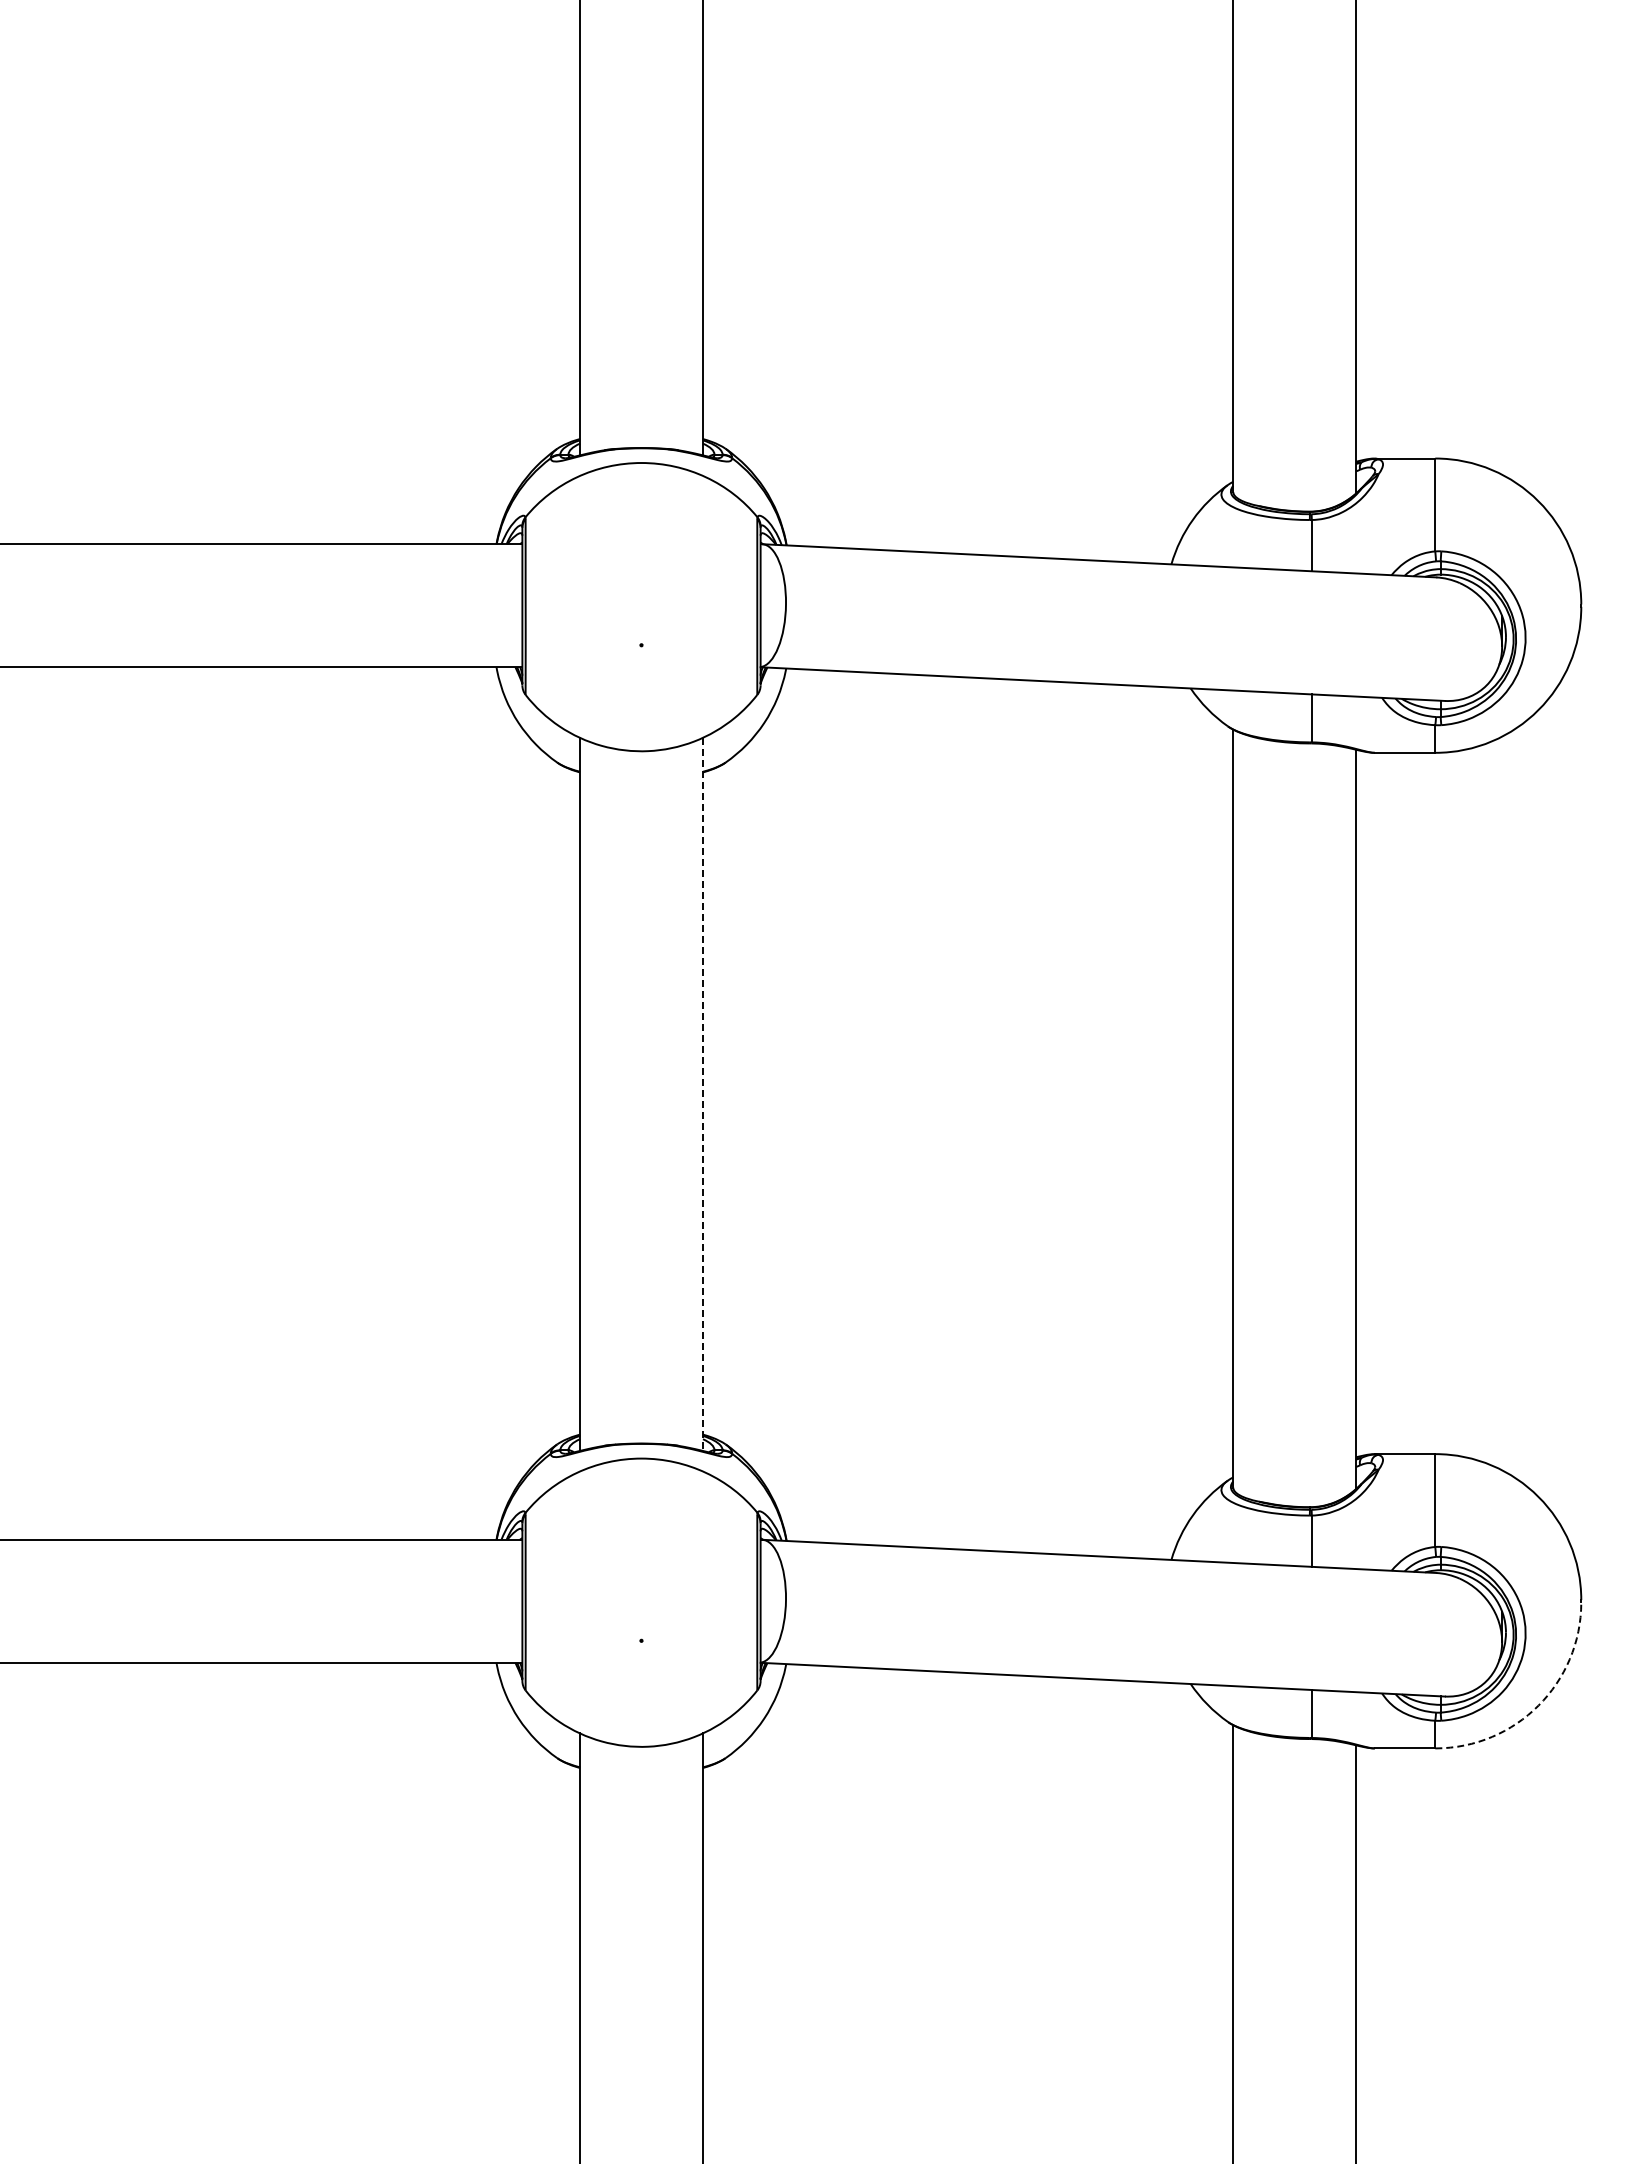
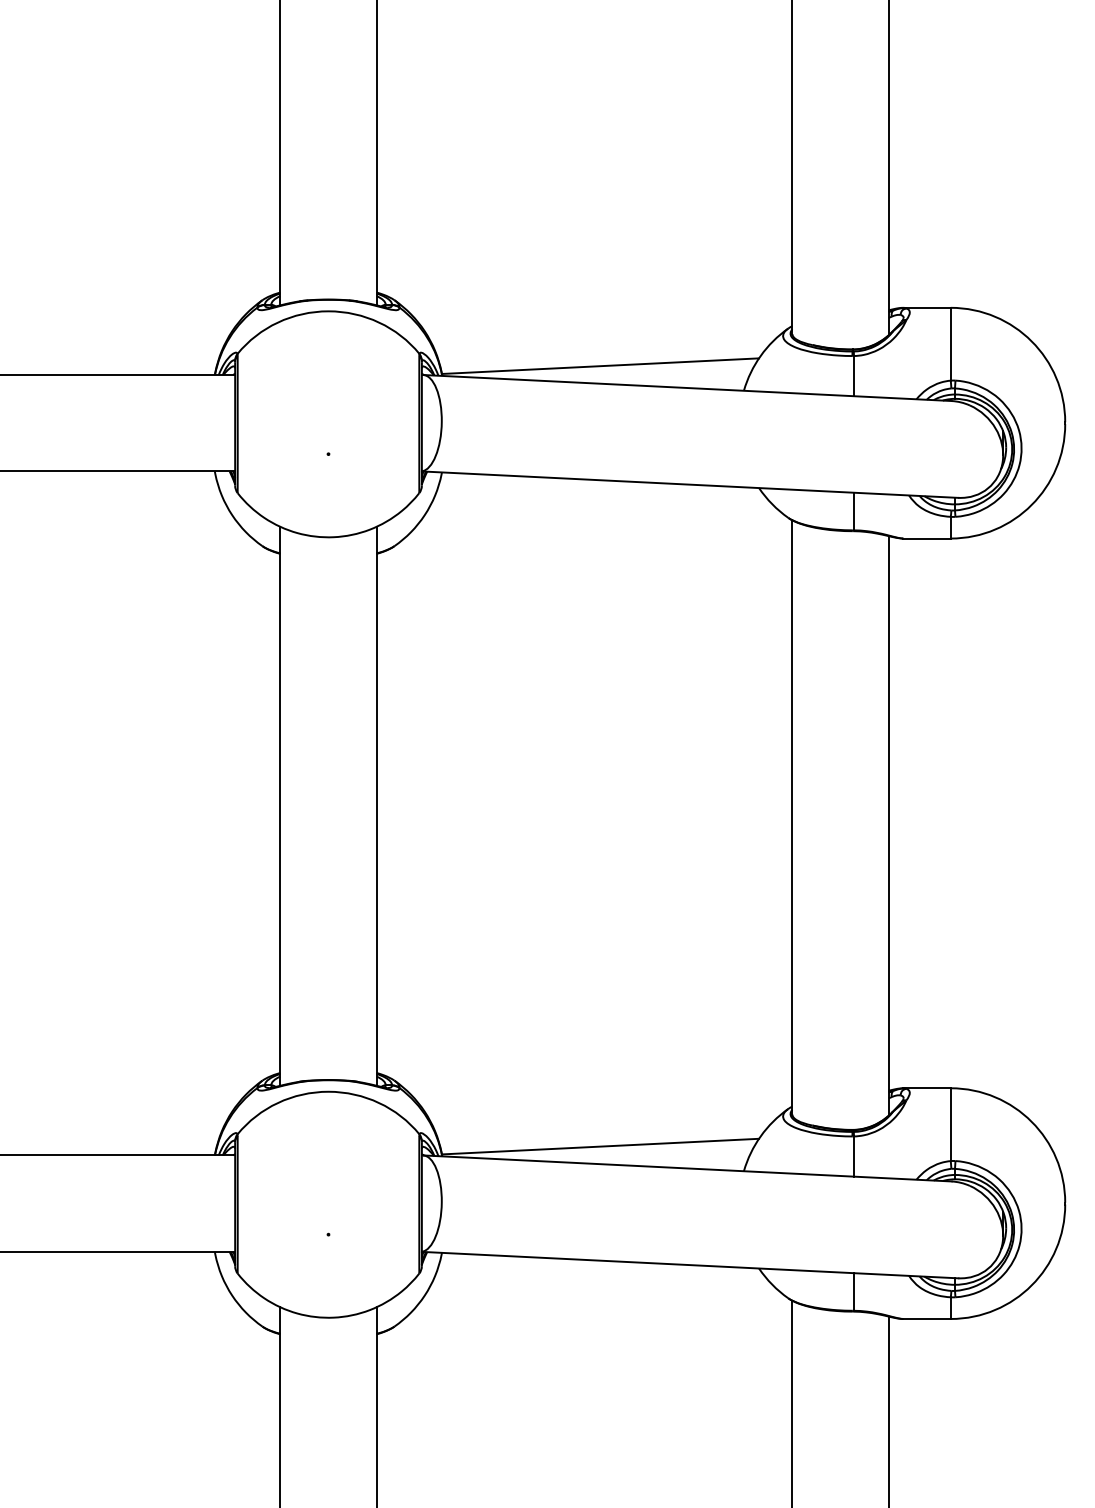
line: (988, 532) -> (600, 365), added
line: (702, 1094) -> (376, 806), dashed -> solid
line: (988, 1528) -> (600, 1146), added
arc: (1538, 1705) -> (1031, 1285), dashed -> solid

